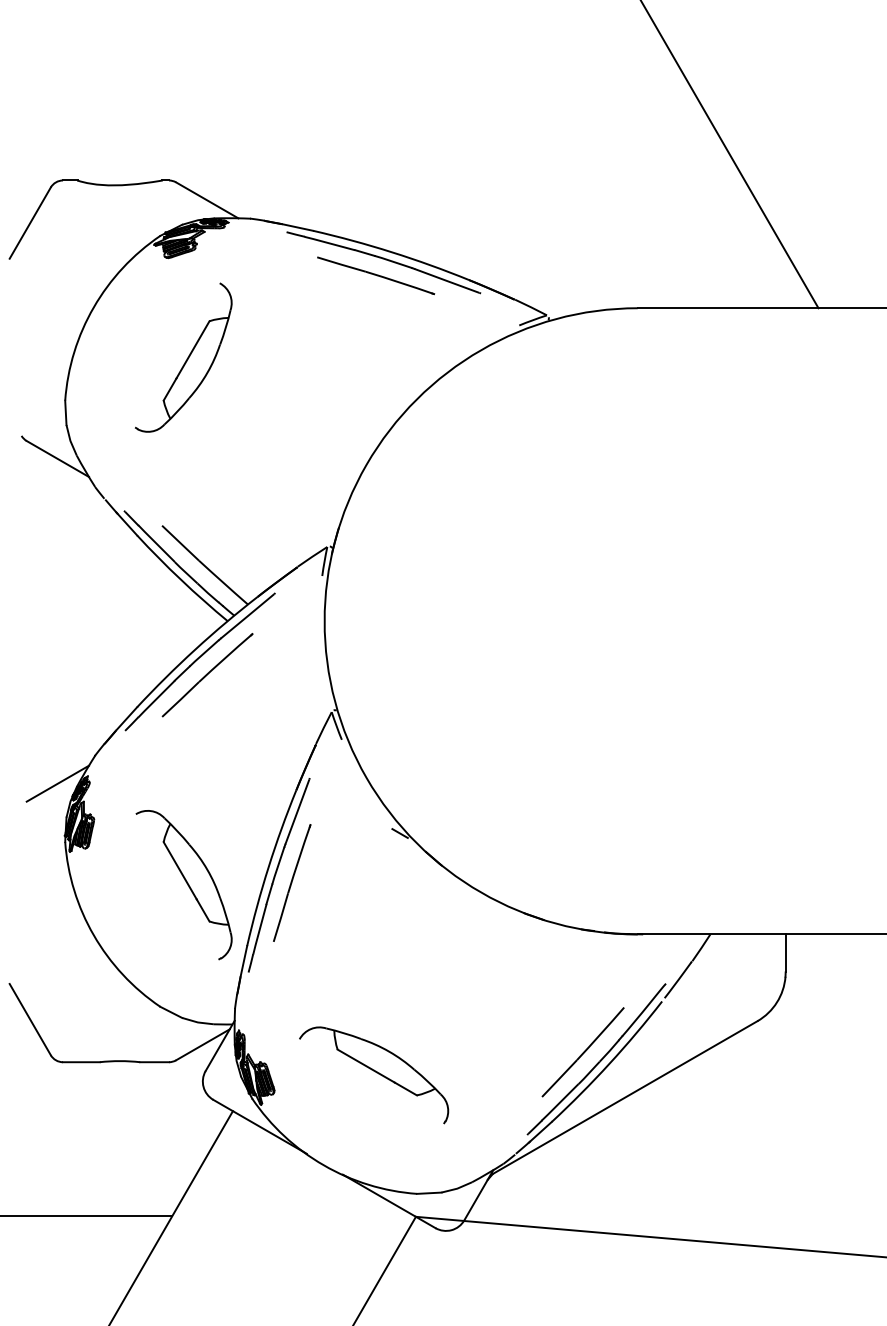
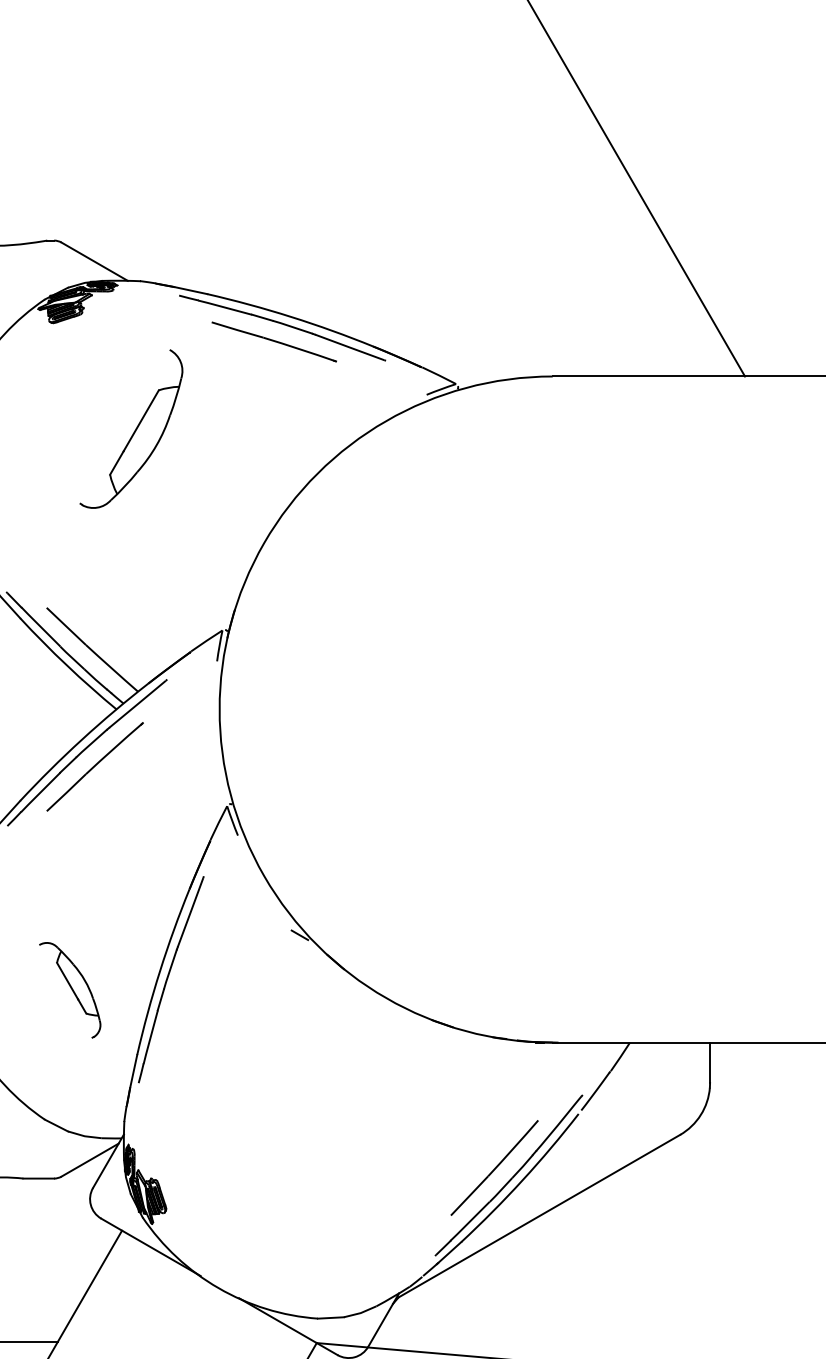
part: (183, 357) -> (131, 428), moved
line: (292, 882) -> (185, 987), removed
part: (183, 885) -> (69, 990), size x0.6
part: (374, 1075) -> (272, 1192), removed

